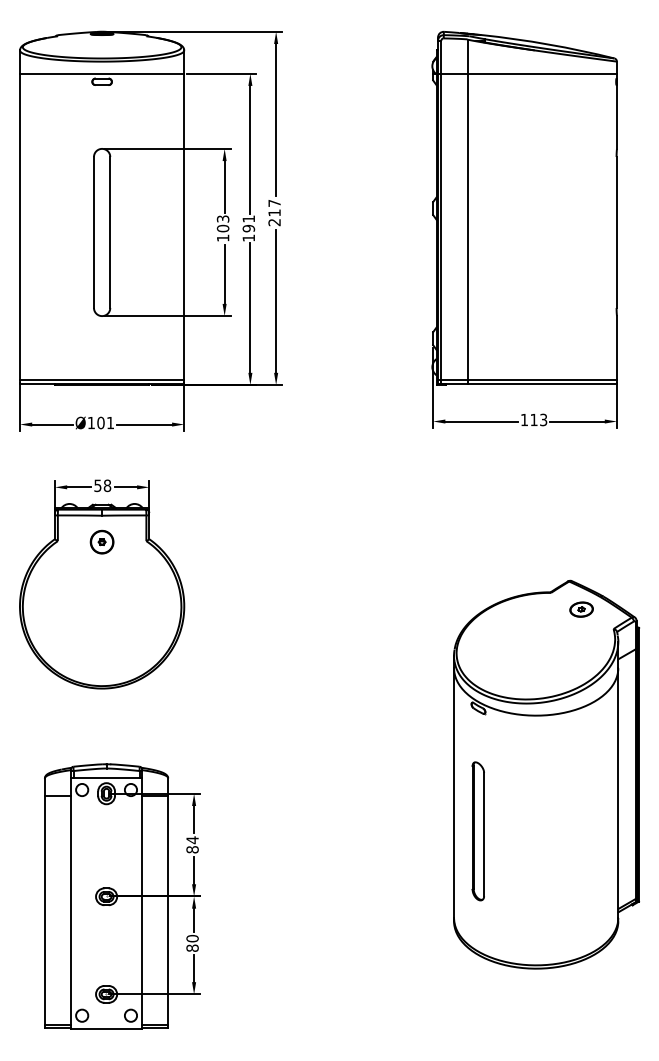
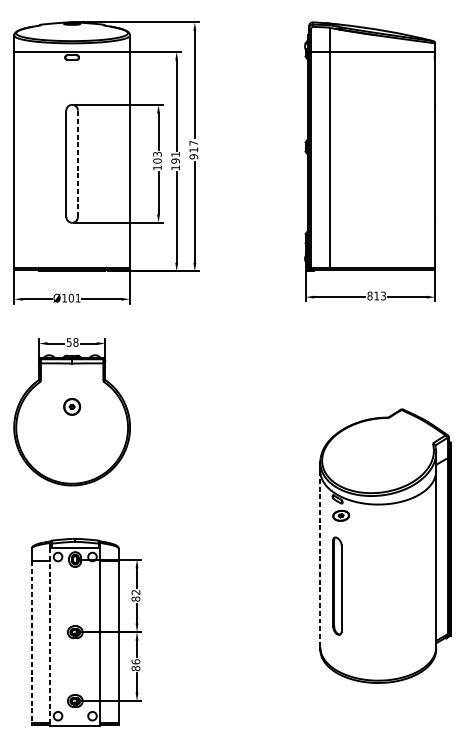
text: (274, 222) -> (193, 156), 217 -> 917
line: (110, 232) -> (78, 163), solid -> dashed
text: (524, 419) -> (370, 295), 113 -> 813
part: (101, 541) -> (71, 406), moved
part: (581, 609) -> (341, 515), moved
line: (454, 793) -> (320, 559), solid -> dashed
text: (192, 840) -> (135, 592), 84 -> 82
line: (71, 903) -> (50, 637), solid -> dashed
line: (44, 910) -> (31, 641), solid -> dashed
text: (192, 938) -> (135, 661), 80 -> 86

